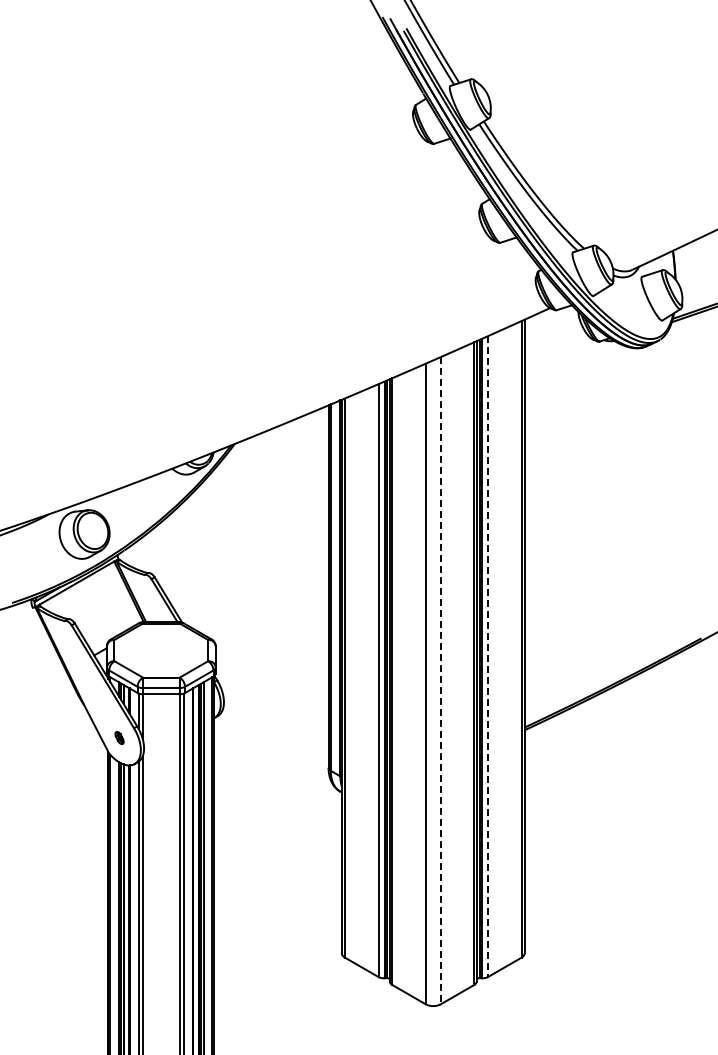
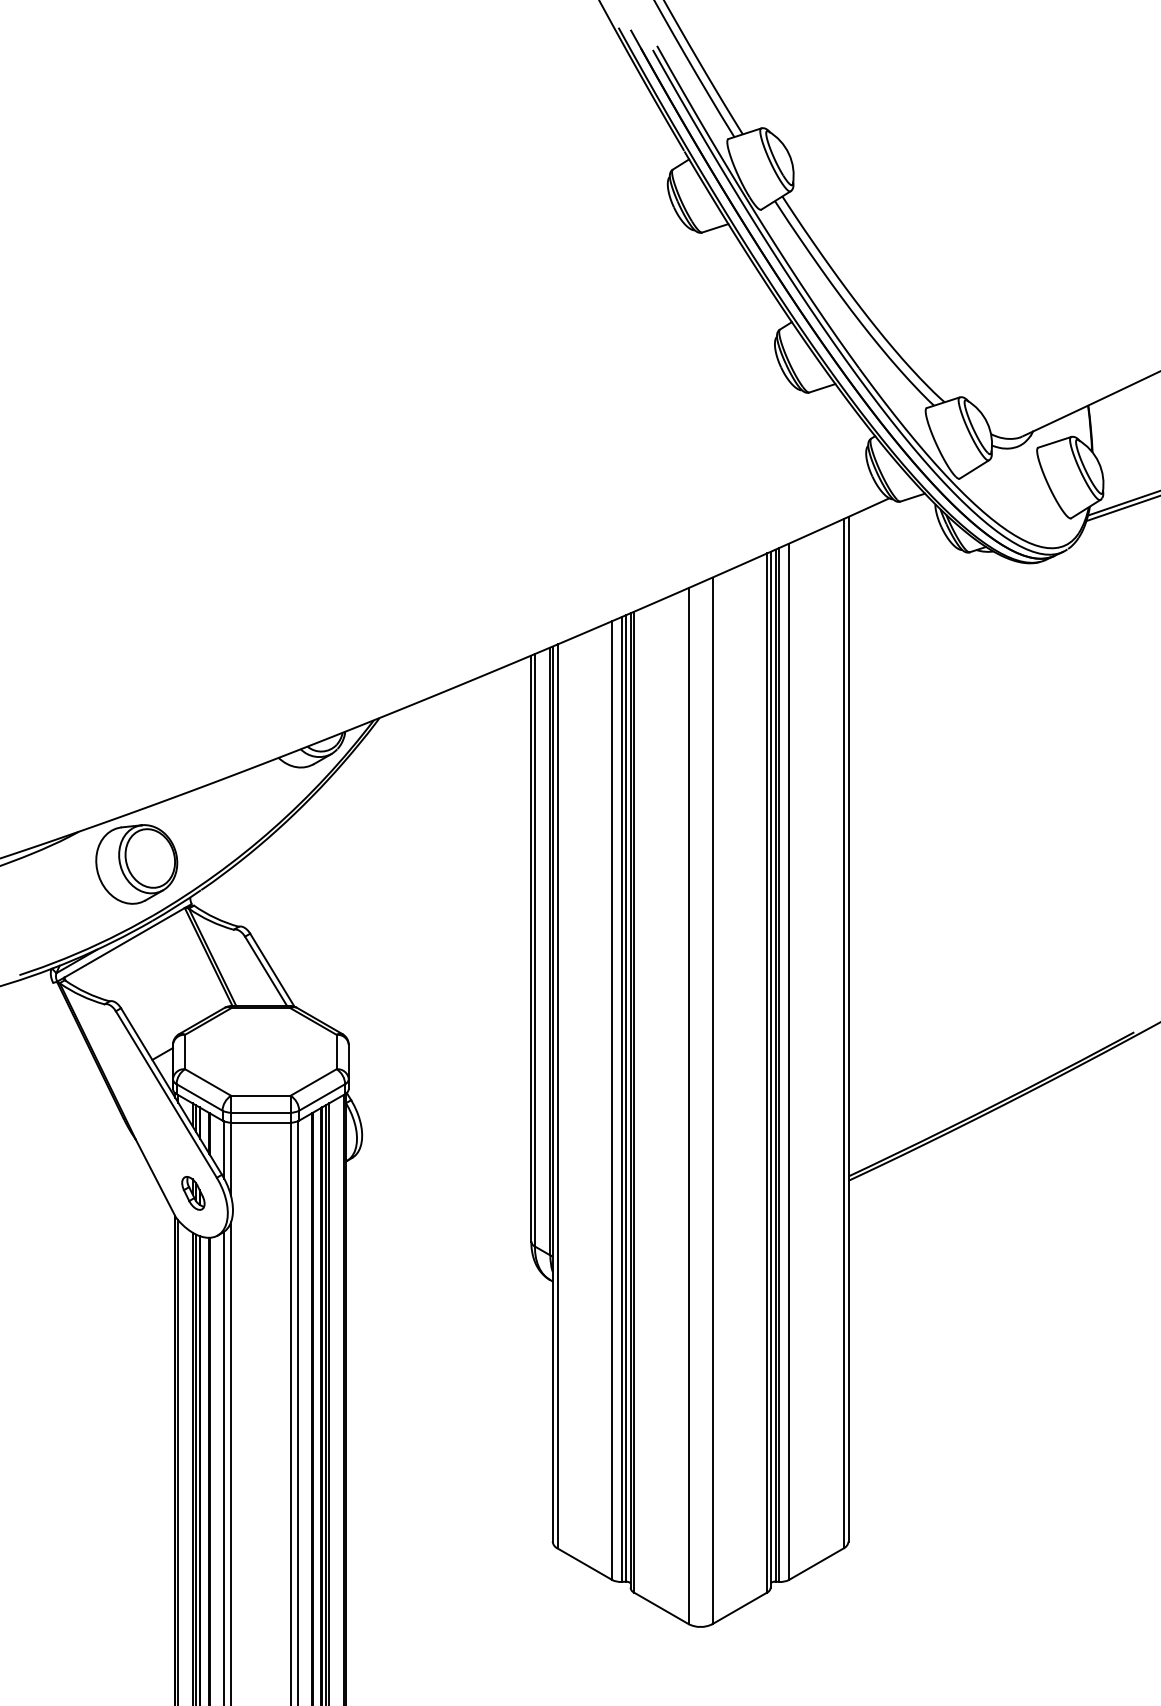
line: (488, 657) -> (789, 1063), dashed -> solid
line: (440, 680) -> (712, 1100), dashed -> solid
part: (119, 737) -> (193, 1192), size x1.67

